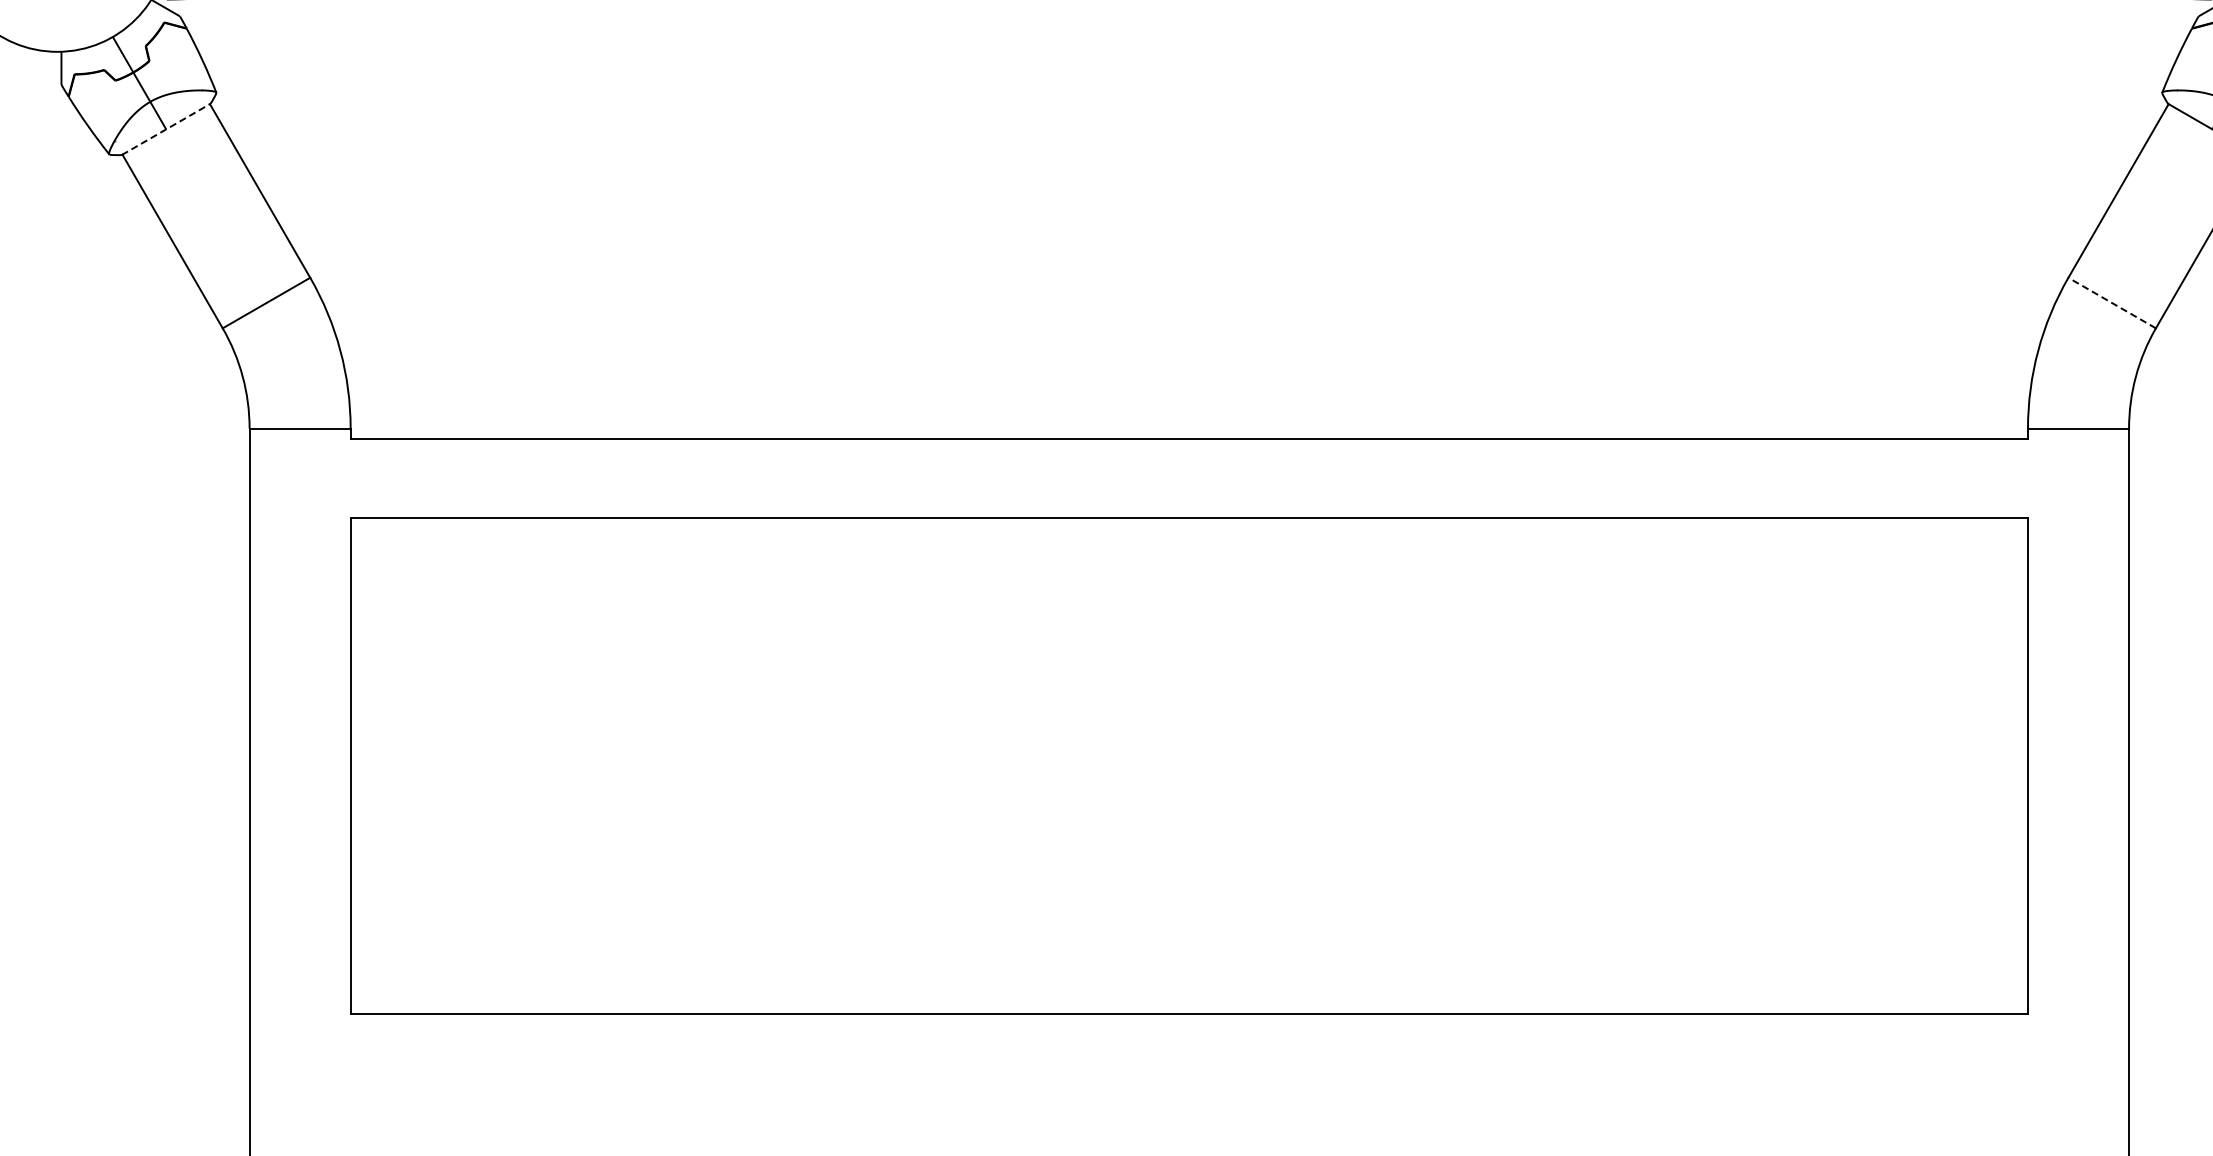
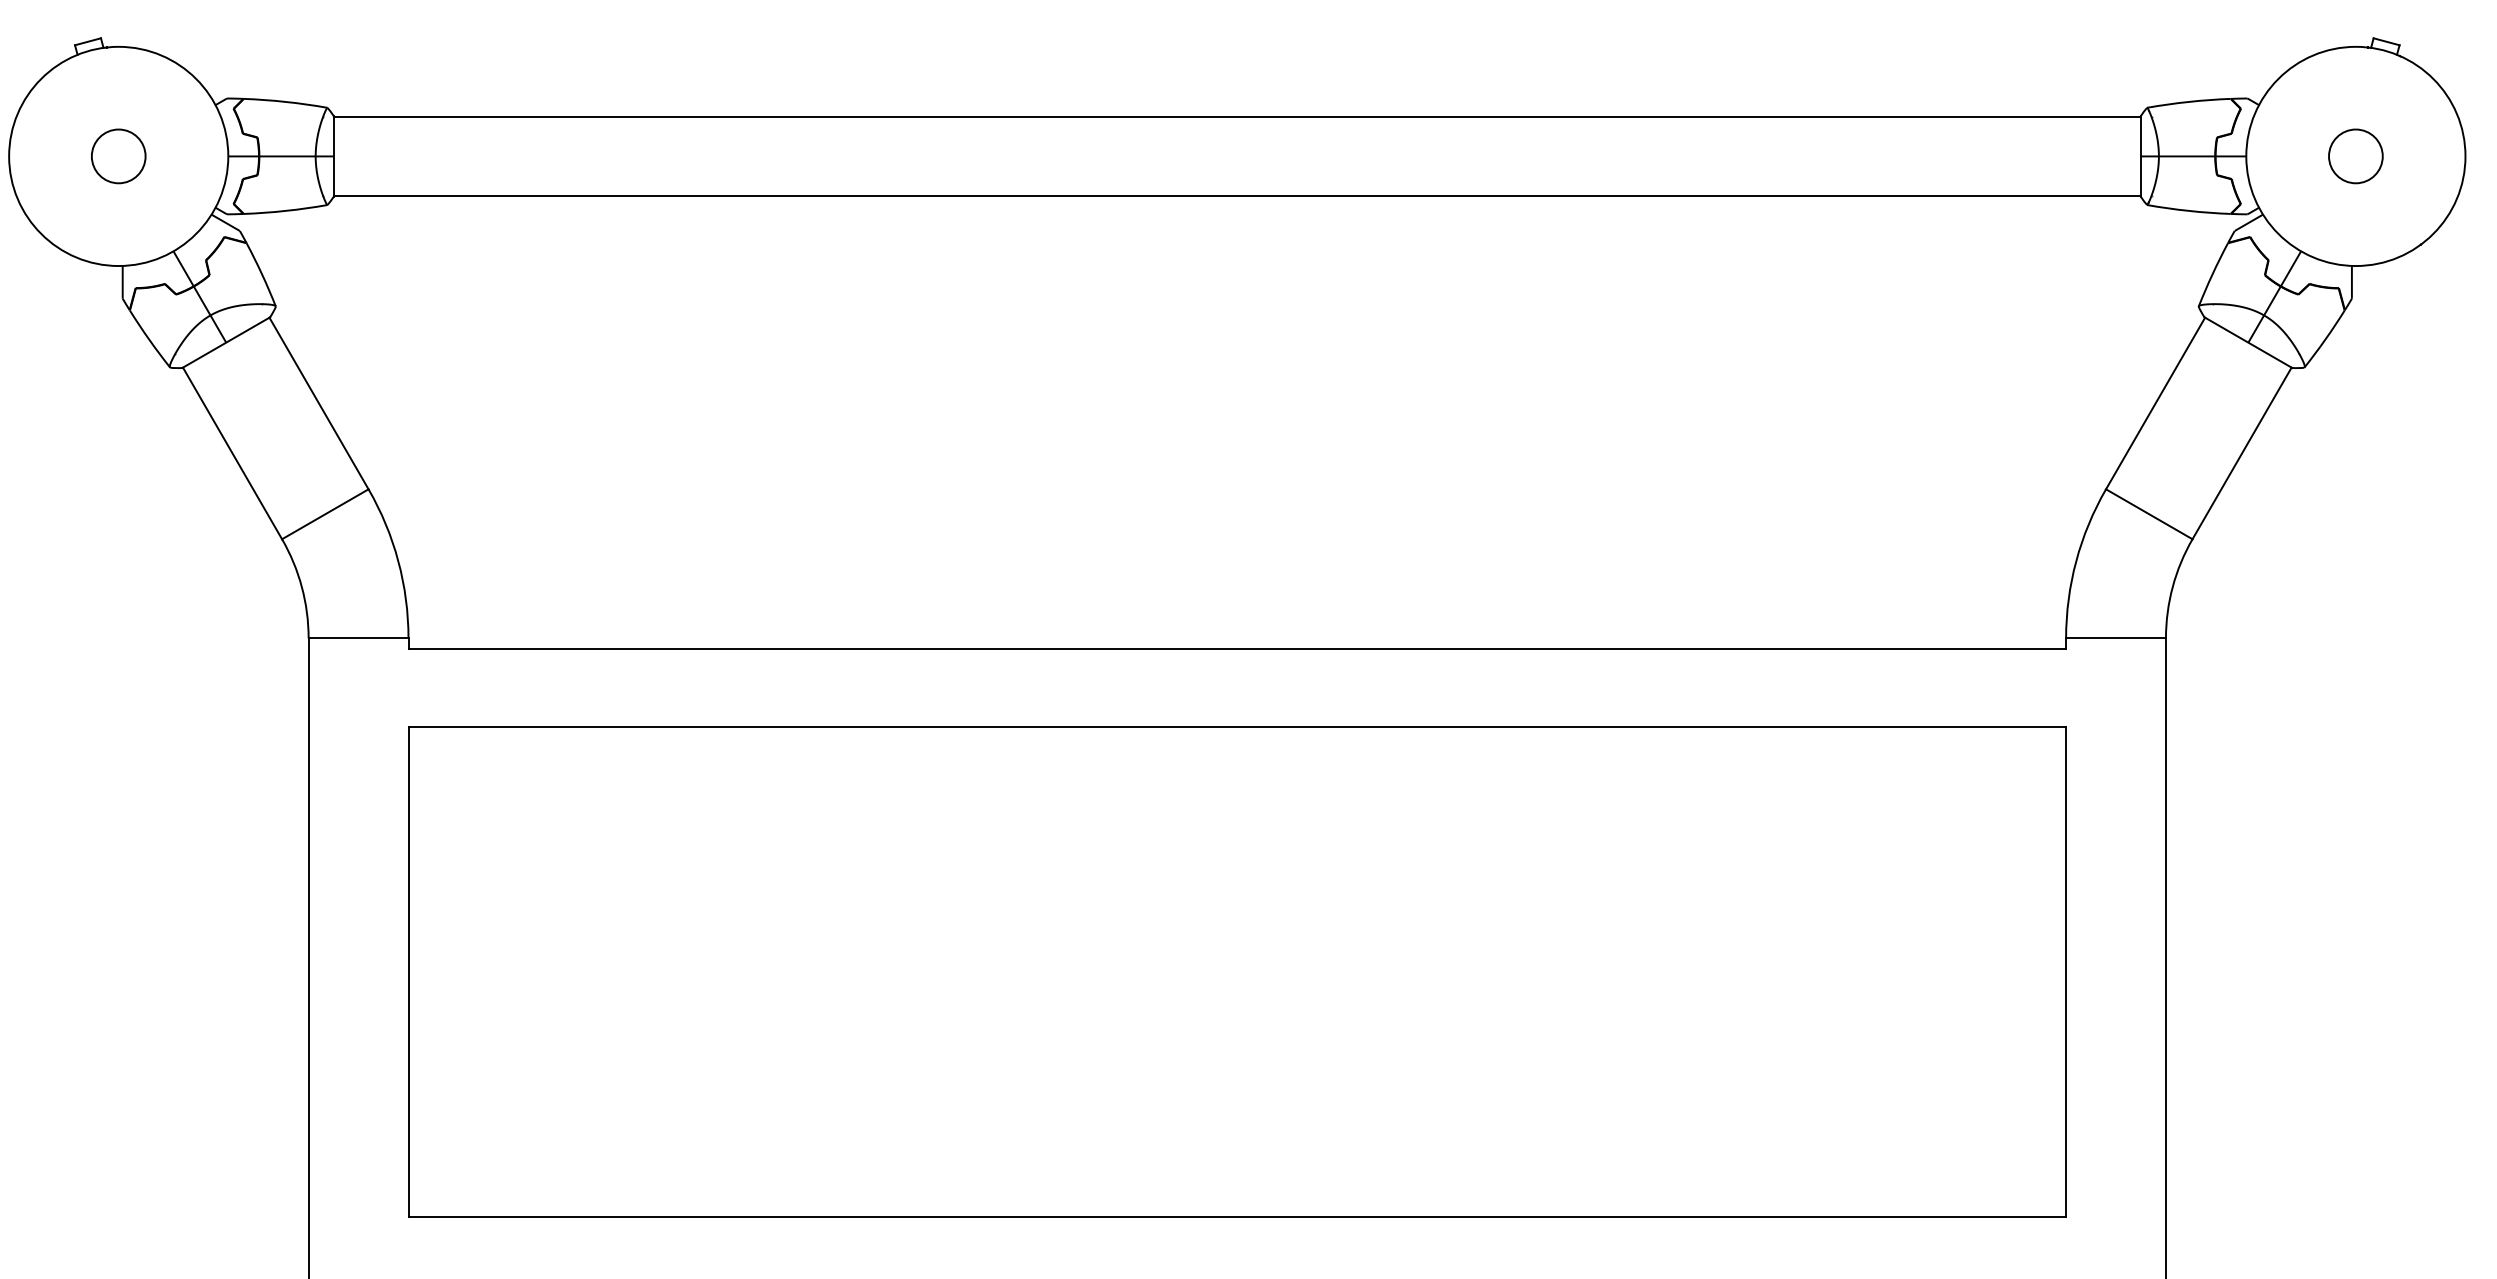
line: (166, 129) -> (226, 342), dashed -> solid
line: (2112, 303) -> (2149, 514), dashed -> solid

